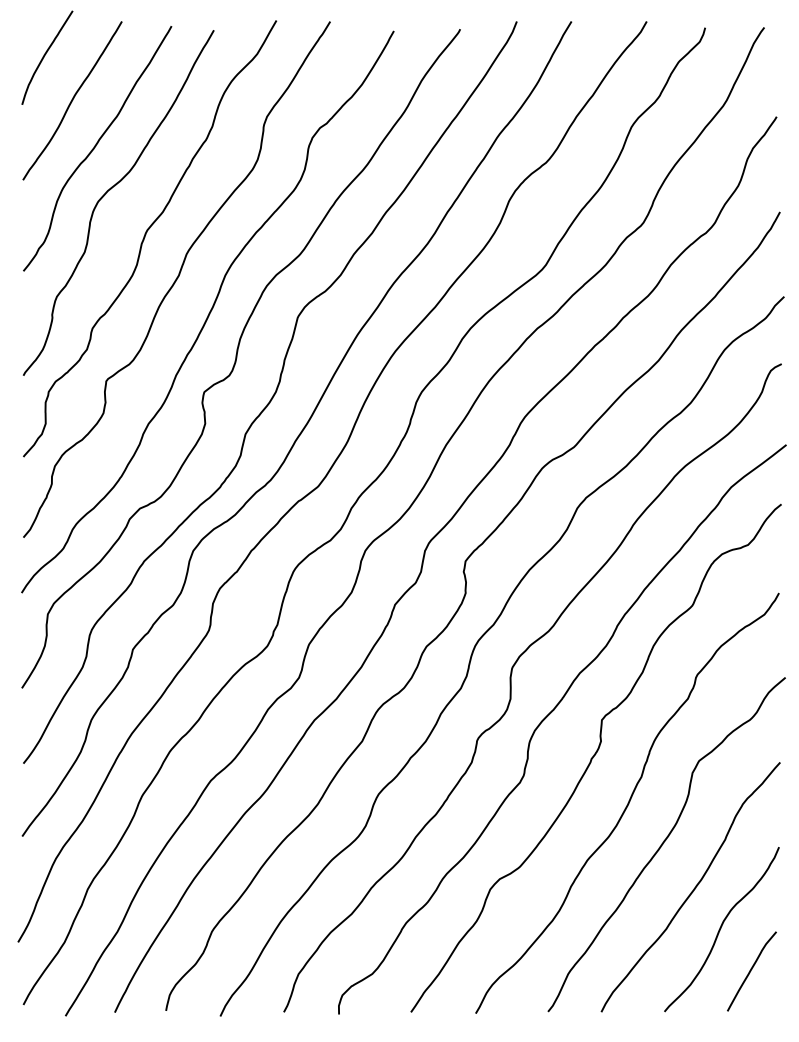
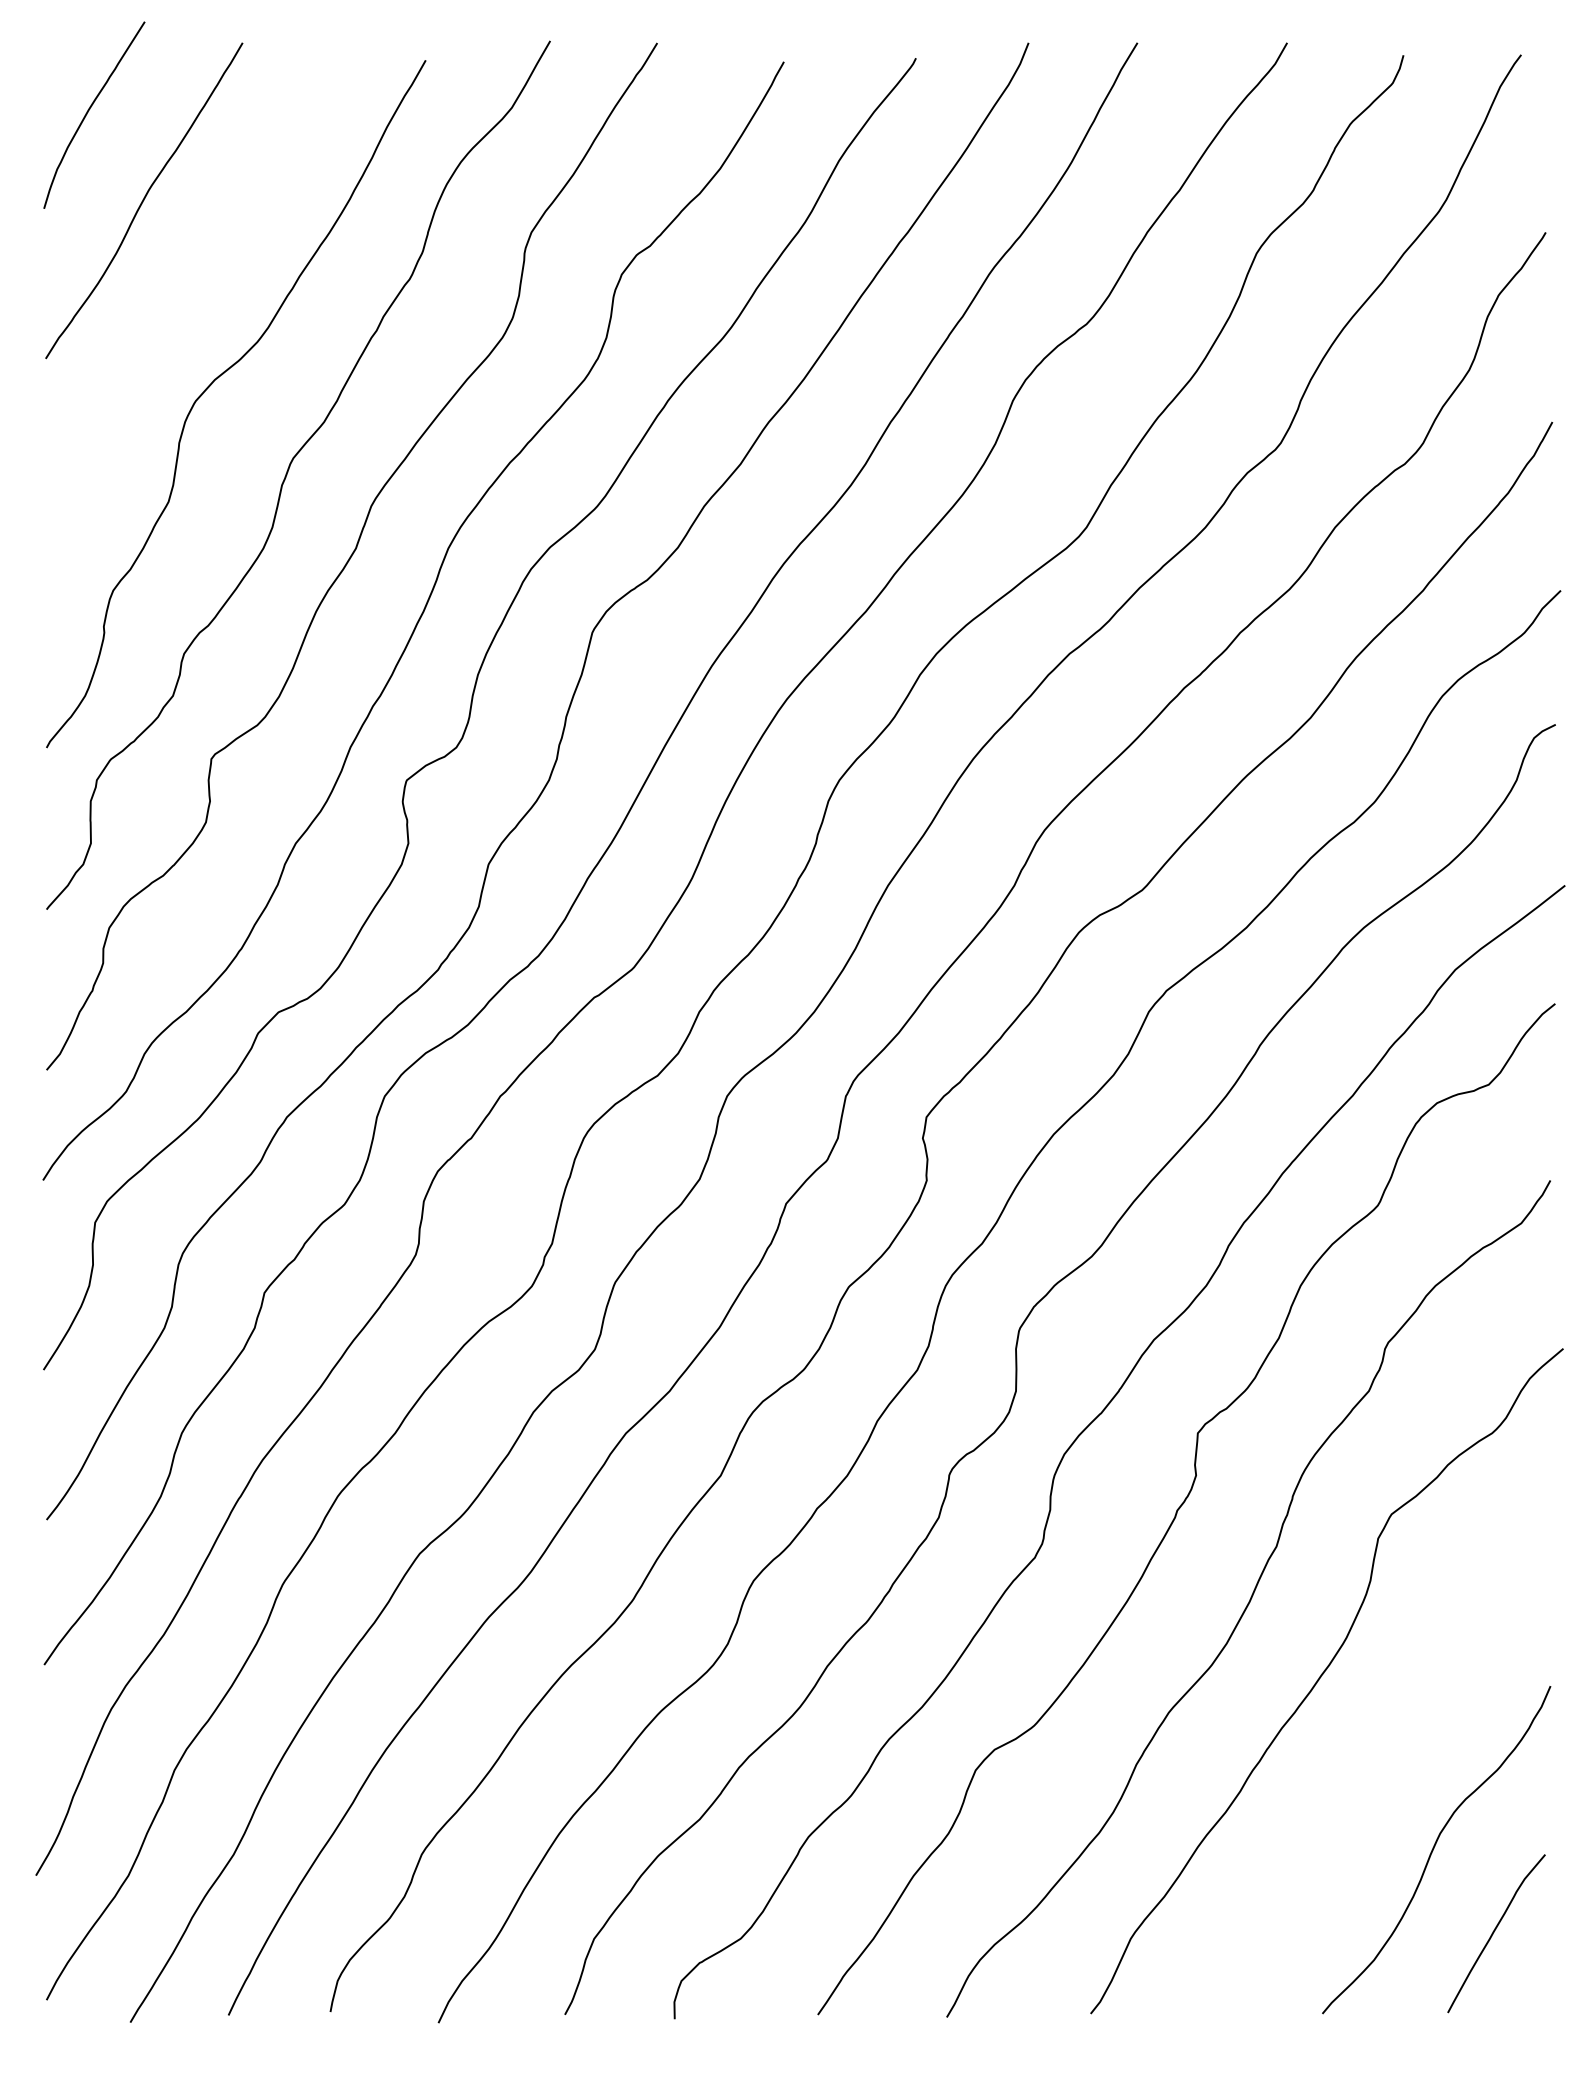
curve: (96, 146) -> (191, 291), removed
curve: (693, 888) -> (1380, 1768), removed

